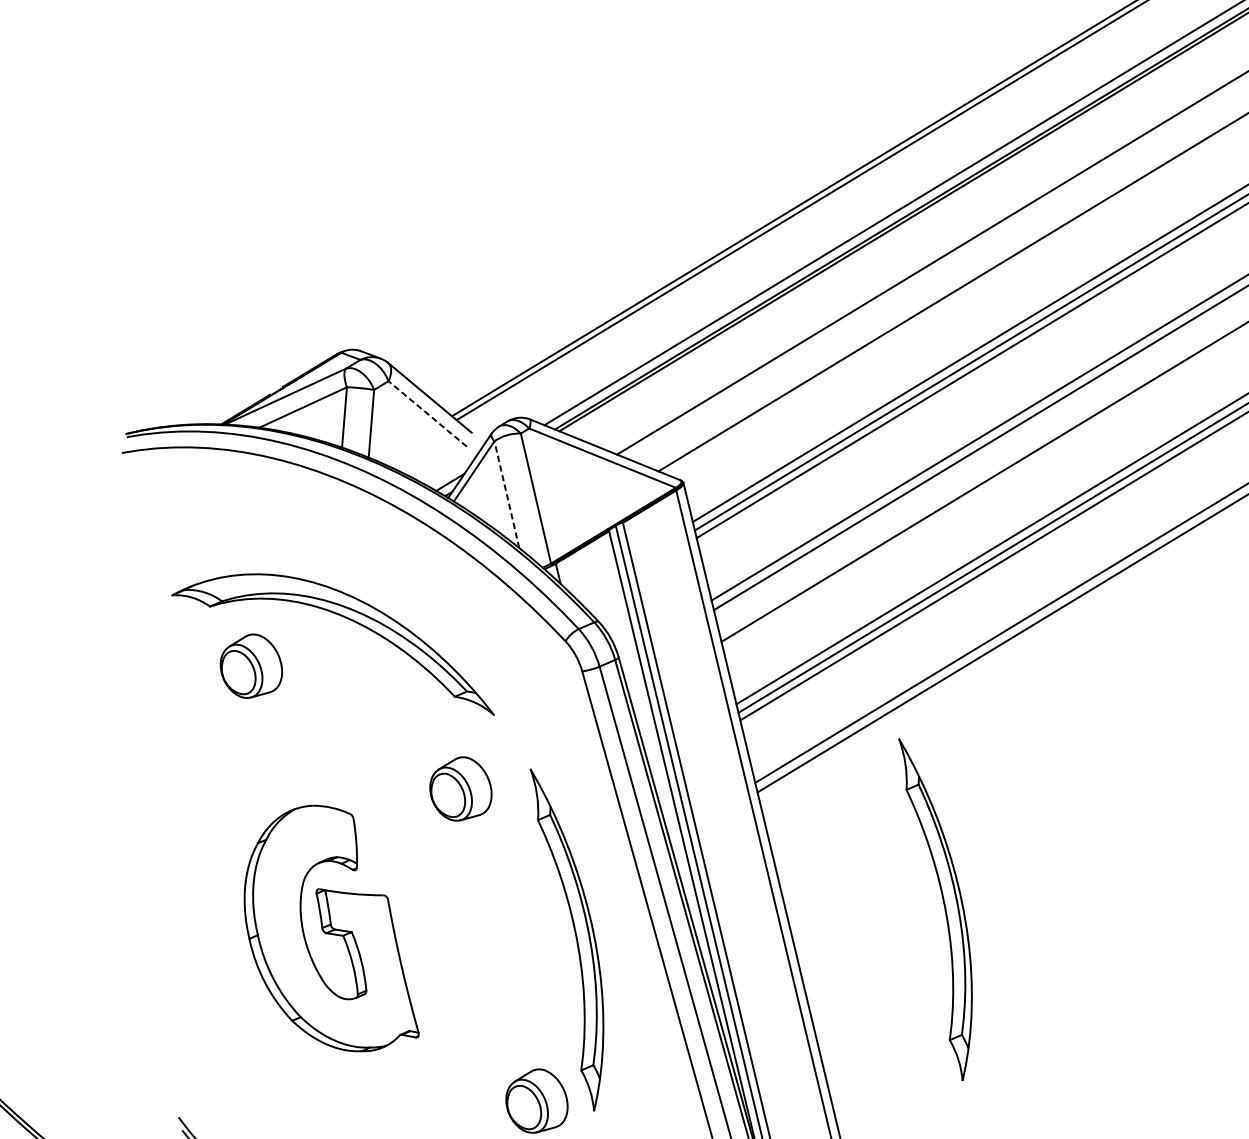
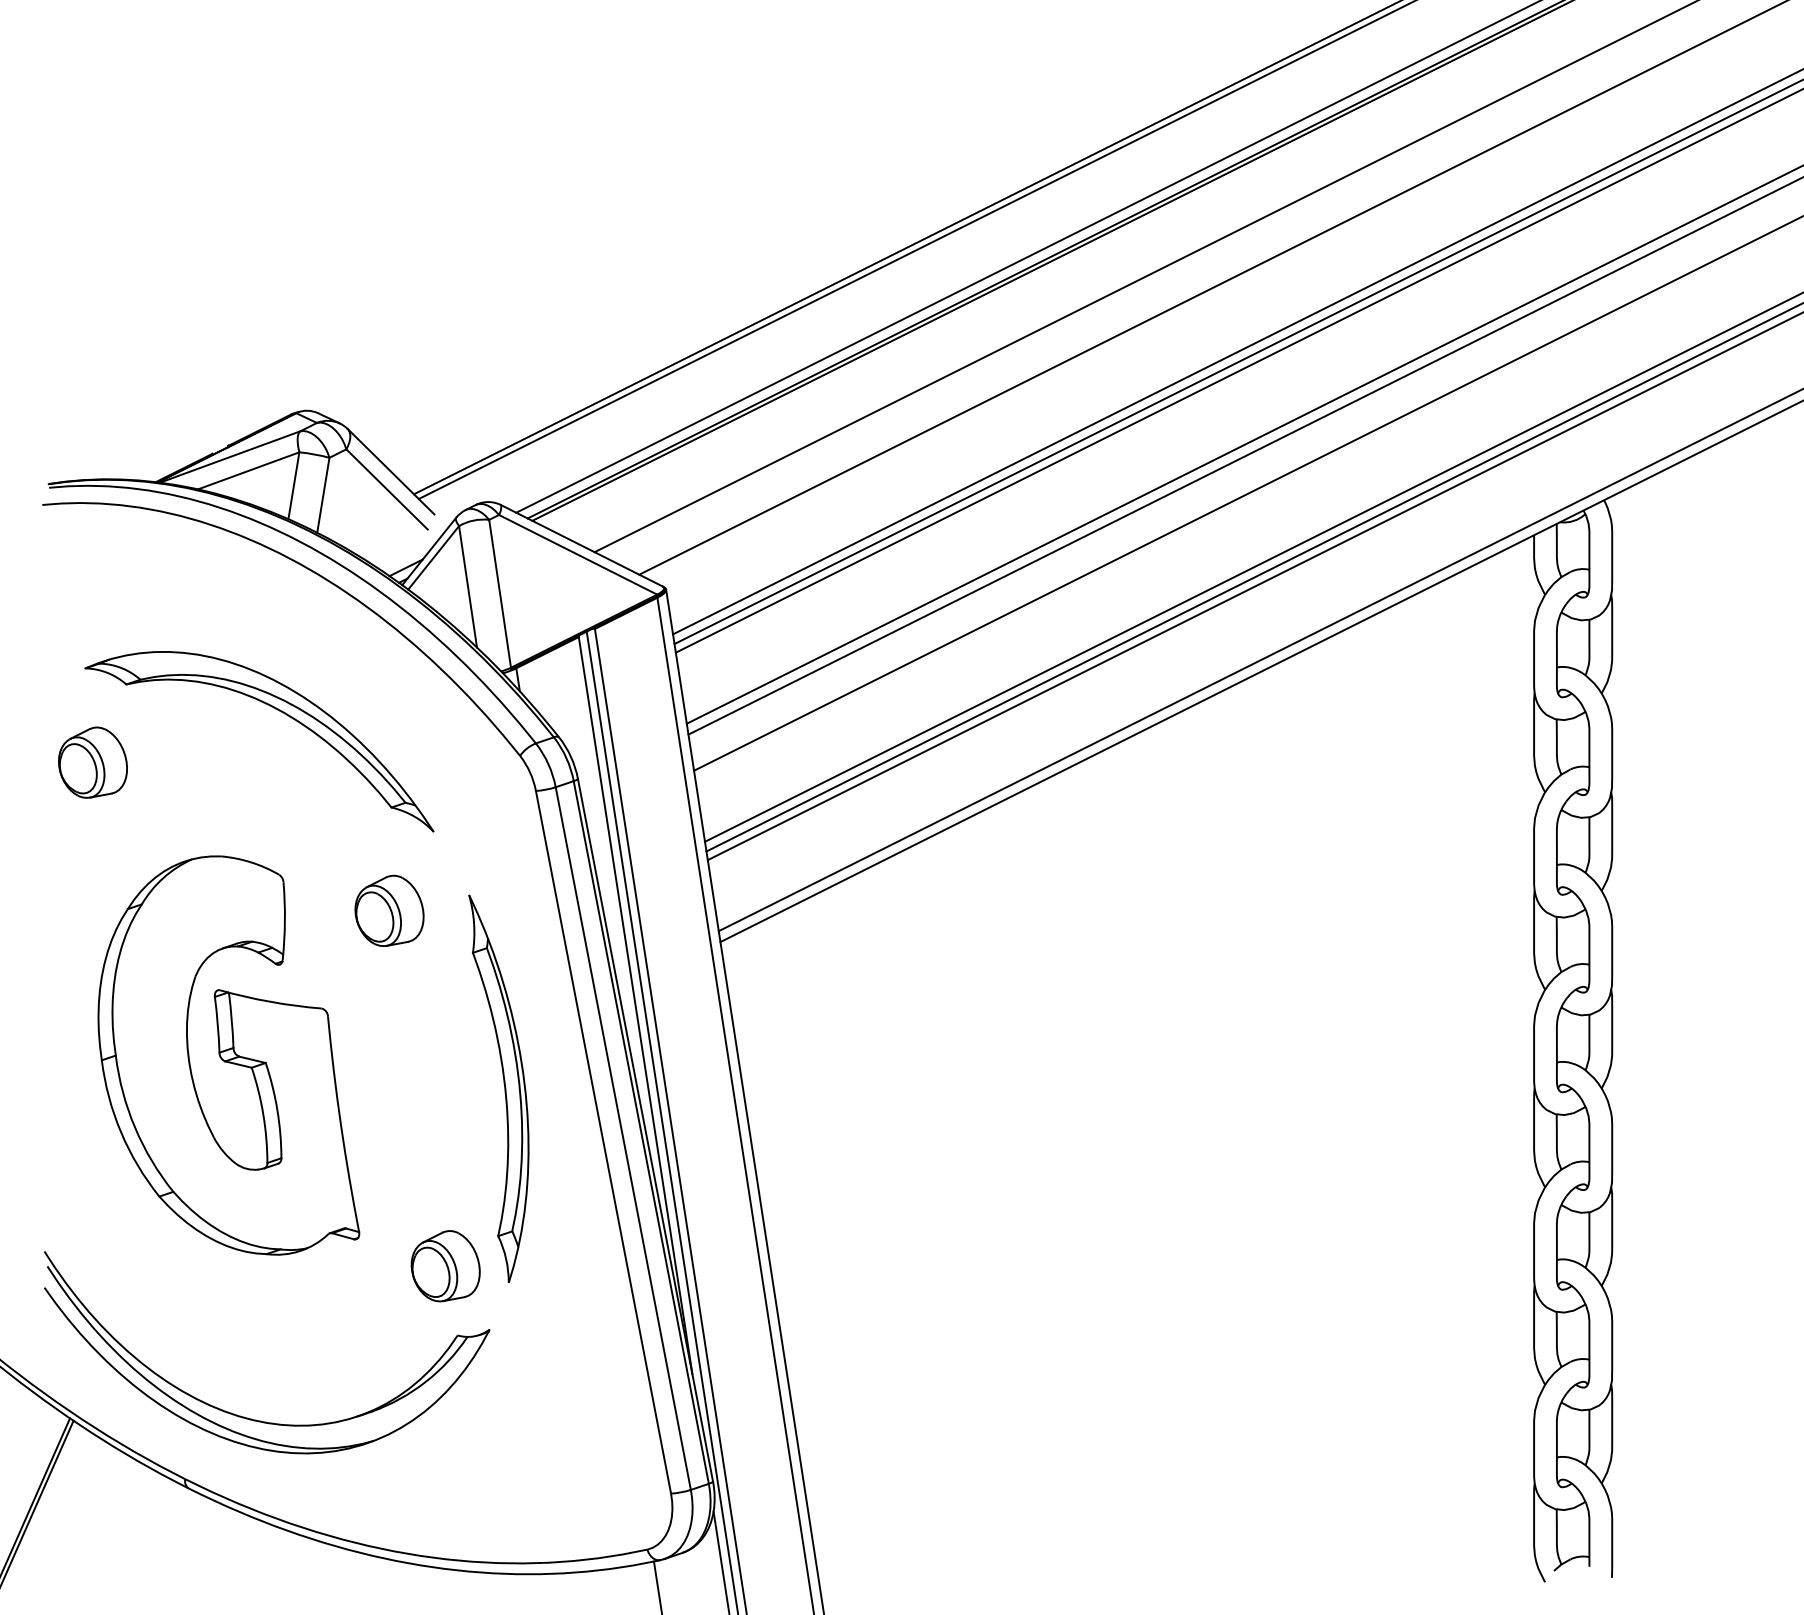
line: (427, 414) -> (386, 489), dashed -> solid
line: (506, 494) -> (467, 586), dashed -> solid
part: (250, 666) -> (92, 762), moved
part: (939, 908) -> (912, 1088), removed
part: (327, 929) -> (228, 1055), size x1.43

